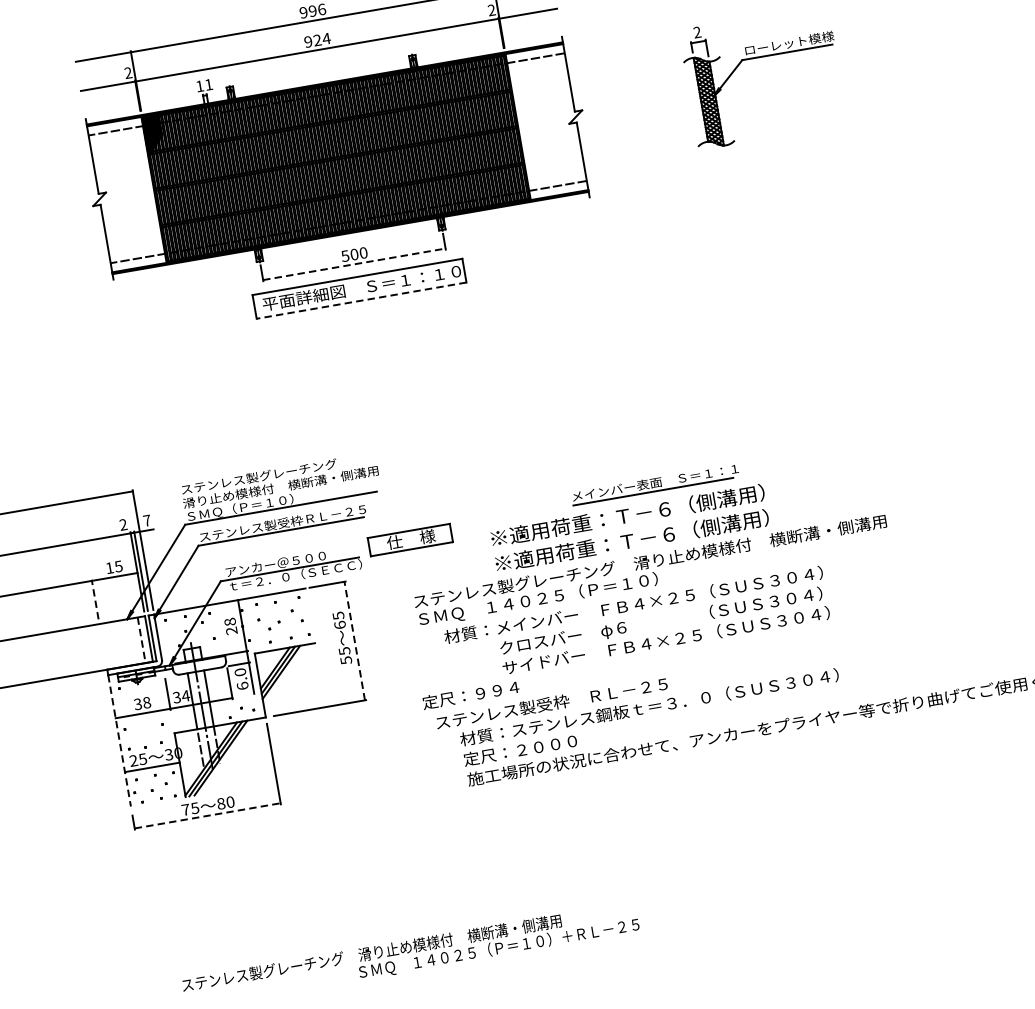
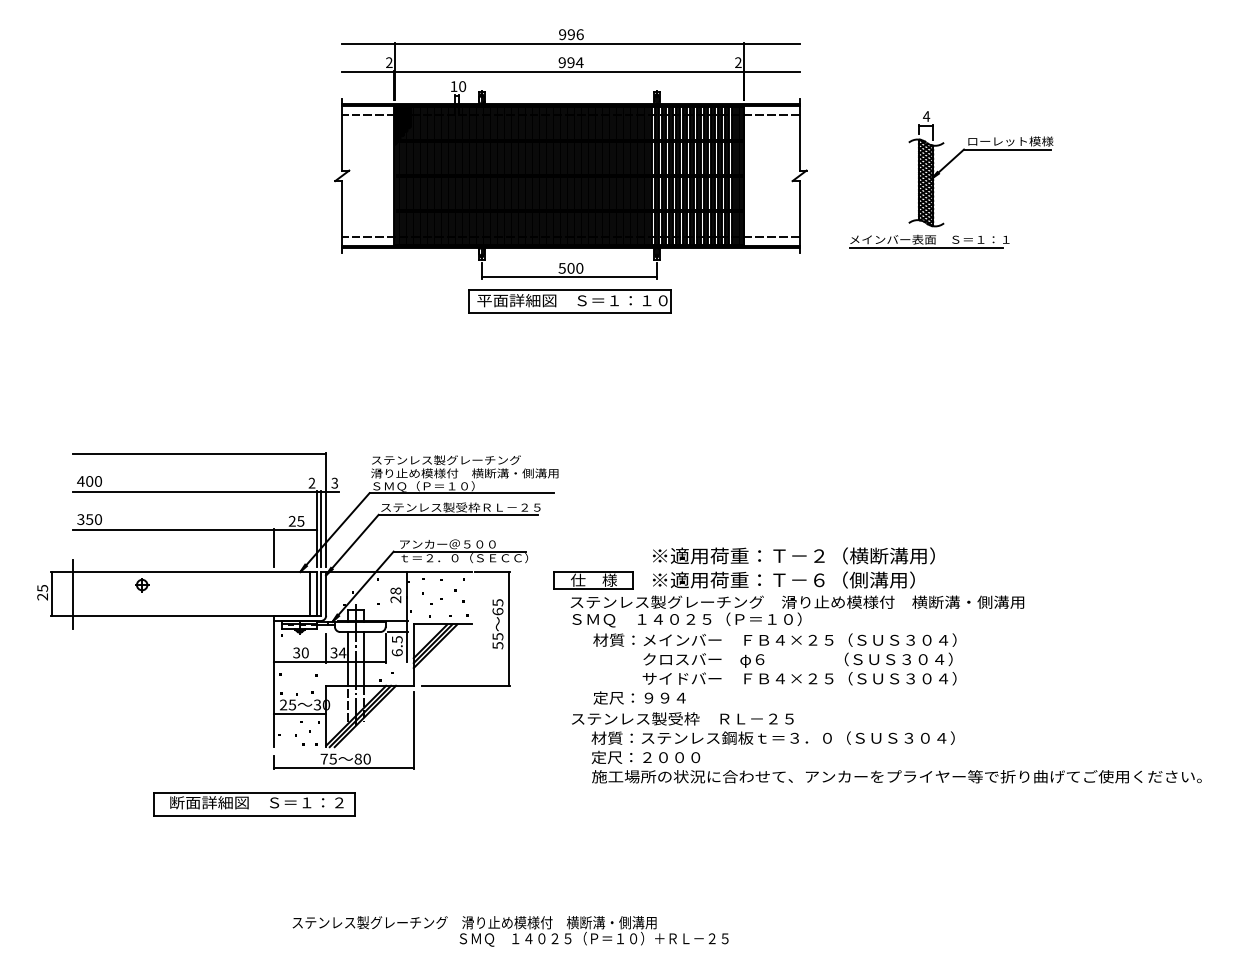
text: (697, 32) -> (926, 116), 2 -> 4
text: (317, 41) -> (570, 63), 924 -> 994
text: (208, 84) -> (462, 86), 11 -> 10
line: (354, 264) -> (569, 277), dashed -> solid
line: (361, 300) -> (570, 312), dashed -> solid
part: (655, 484) -> (929, 241), moved
text: (722, 498) -> (874, 555), ※適用荷重：Ｔ－６（側溝用） -> ※適用荷重：Ｔ－２（横断溝用）
text: (146, 520) -> (334, 482), 7 -> 3
part: (410, 539) -> (593, 580), moved
text: (108, 567) -> (291, 520), 15 -> 25
line: (94, 598) -> (273, 547), dashed -> solid
line: (141, 639) -> (310, 593), dashed -> solid
line: (354, 640) -> (508, 628), dashed -> solid
text: (239, 672) -> (396, 639), 6.0 -> 6.5
text: (470, 694) -> (639, 697), moved
text: (146, 703) -> (304, 653), 38 -> 30
line: (119, 741) -> (273, 684), dashed -> solid
line: (208, 816) -> (344, 768), dashed -> solid
part: (121, 869) -> (254, 804), added

